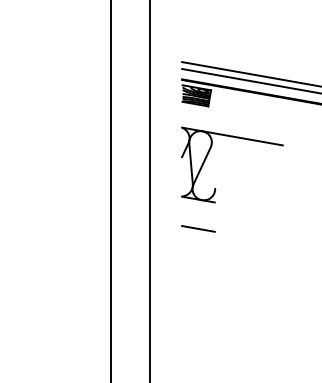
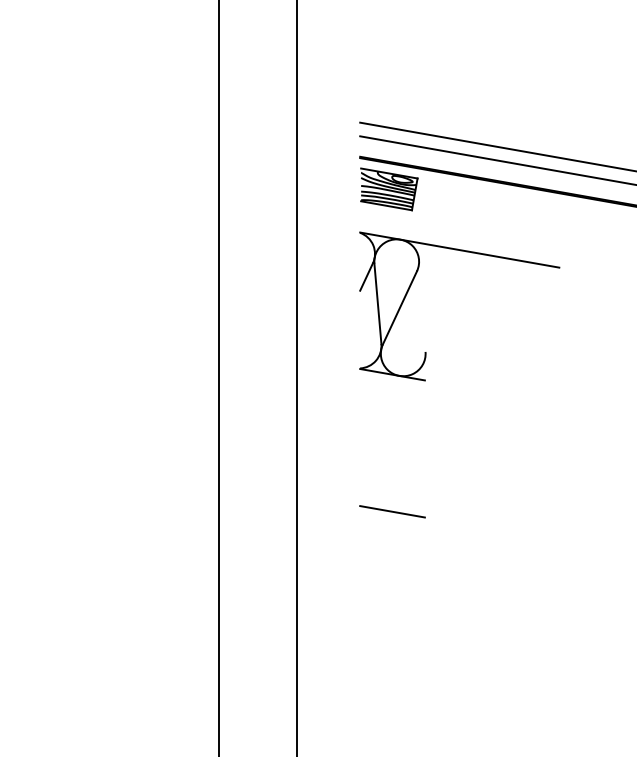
part: (209, 152) -> (414, 281), moved
line: (198, 228) -> (392, 510), moved

